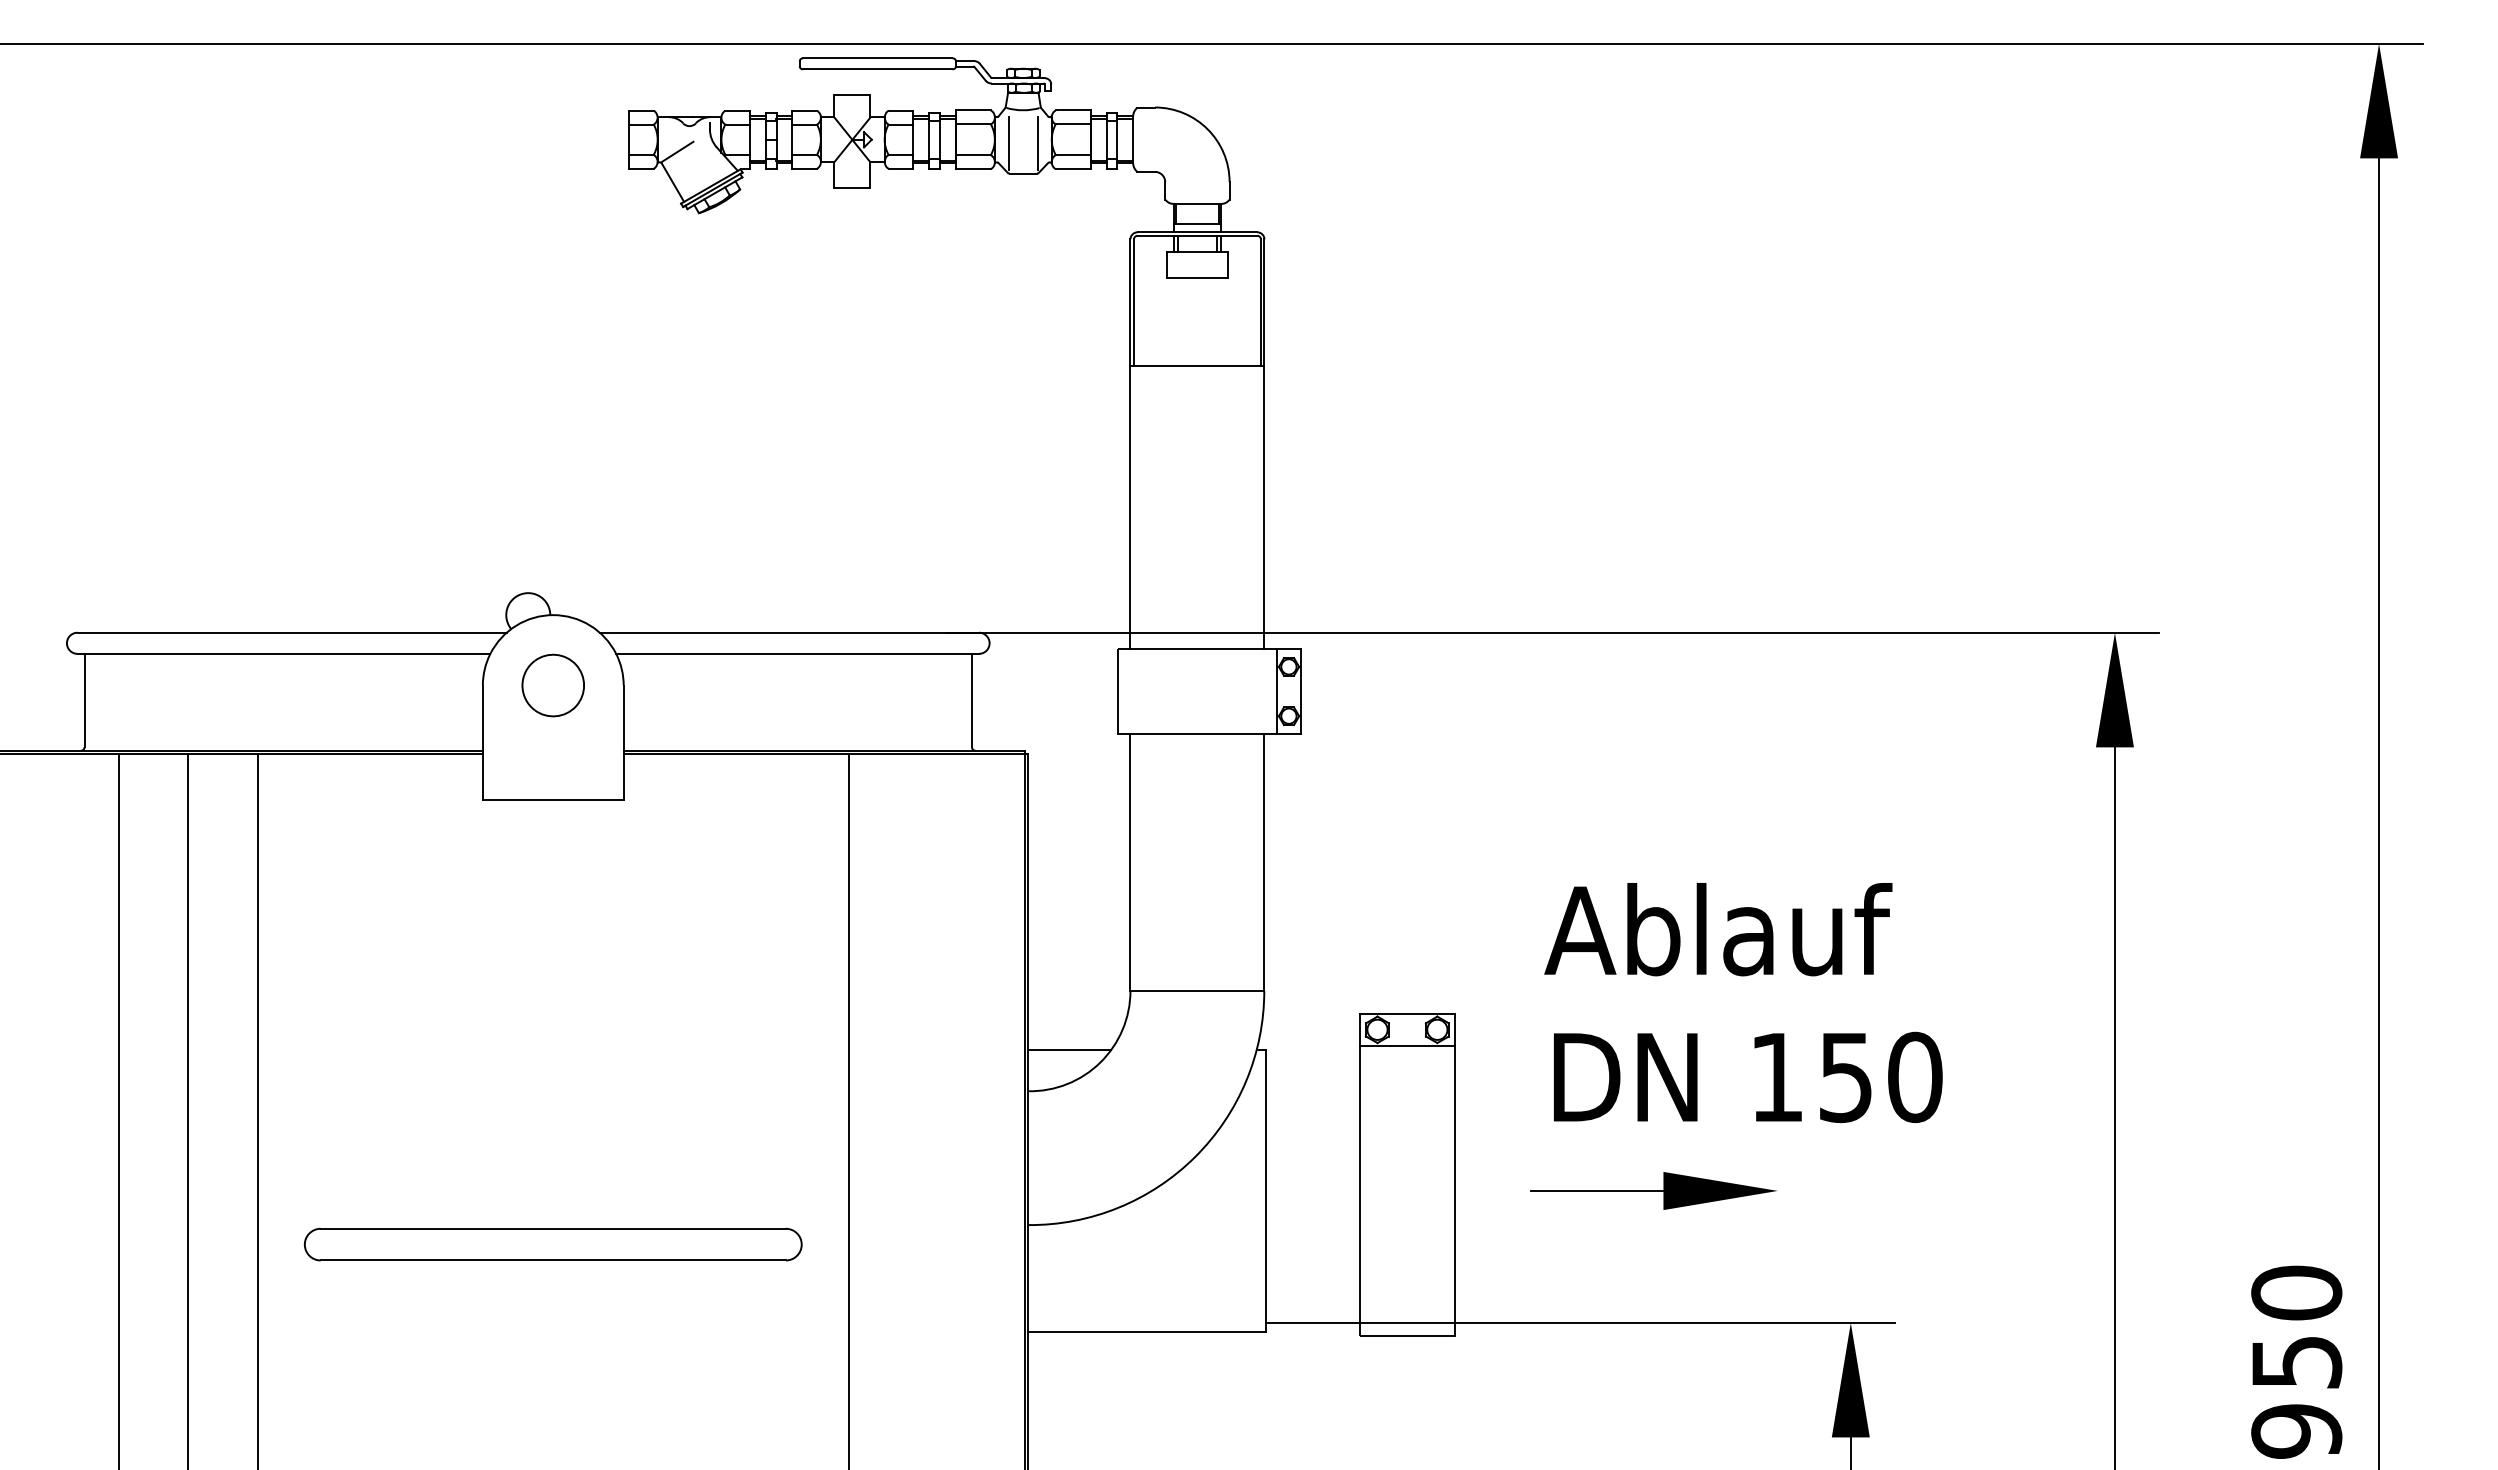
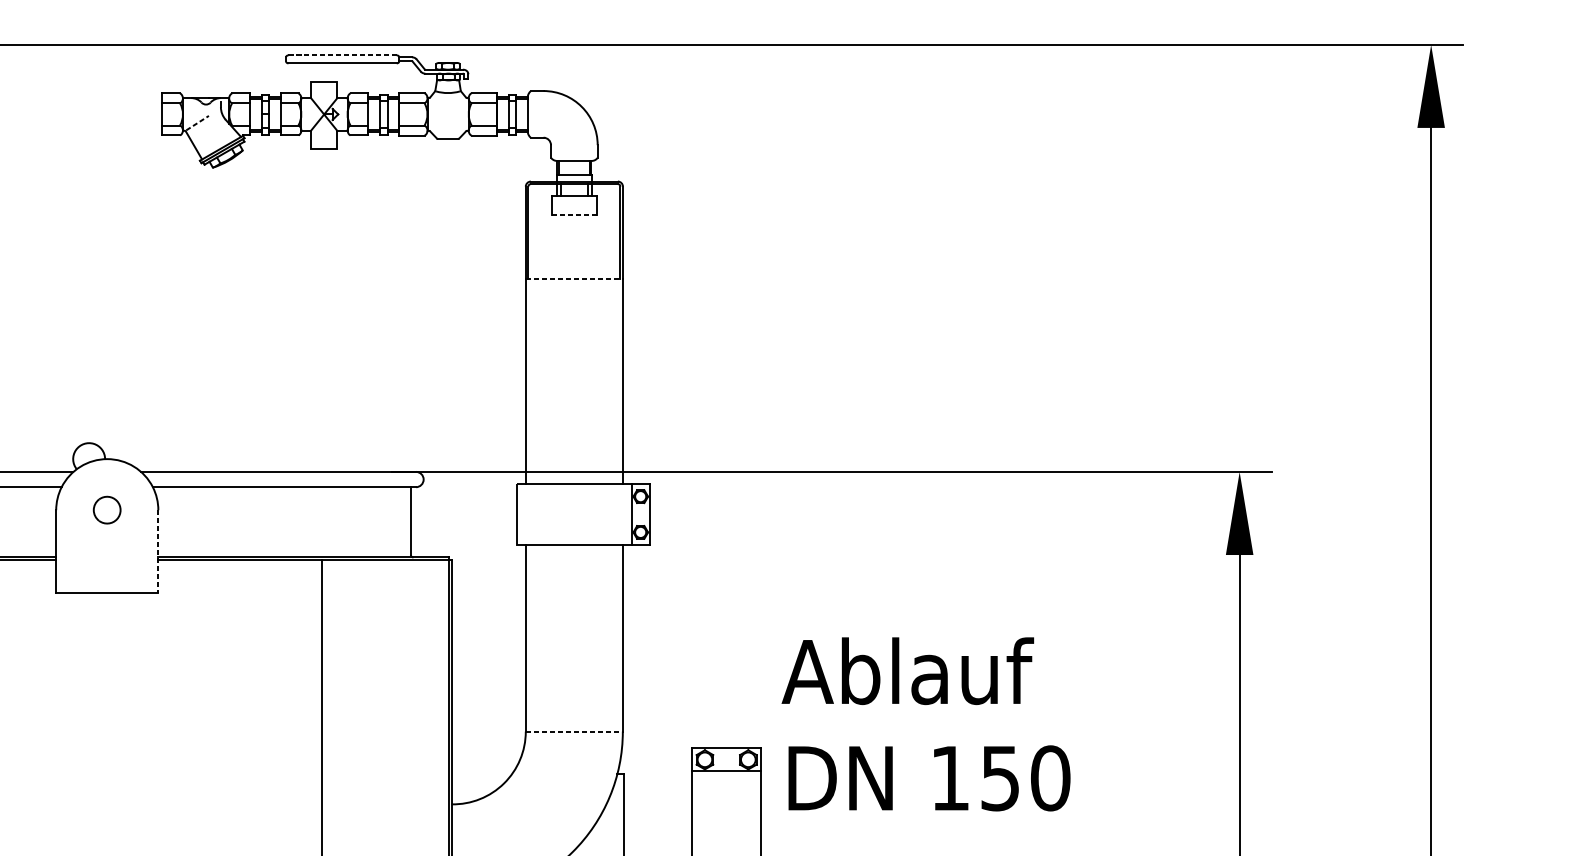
line: (877, 58) -> (342, 55), solid -> dashed
line: (1008, 143) -> (437, 117), removed
line: (1037, 143) -> (458, 117), removed
line: (678, 151) -> (198, 122), solid -> dashed
line: (1197, 278) -> (574, 215), solid -> dashed
line: (1197, 366) -> (574, 278), solid -> dashed
part: (552, 685) -> (106, 510), size x0.6
line: (623, 743) -> (158, 552), solid -> dashed
line: (1197, 990) -> (574, 731), solid -> dashed
text: (1743, 1003) -> (926, 724), moved
line: (1069, 1050) -> (481, 774), removed

